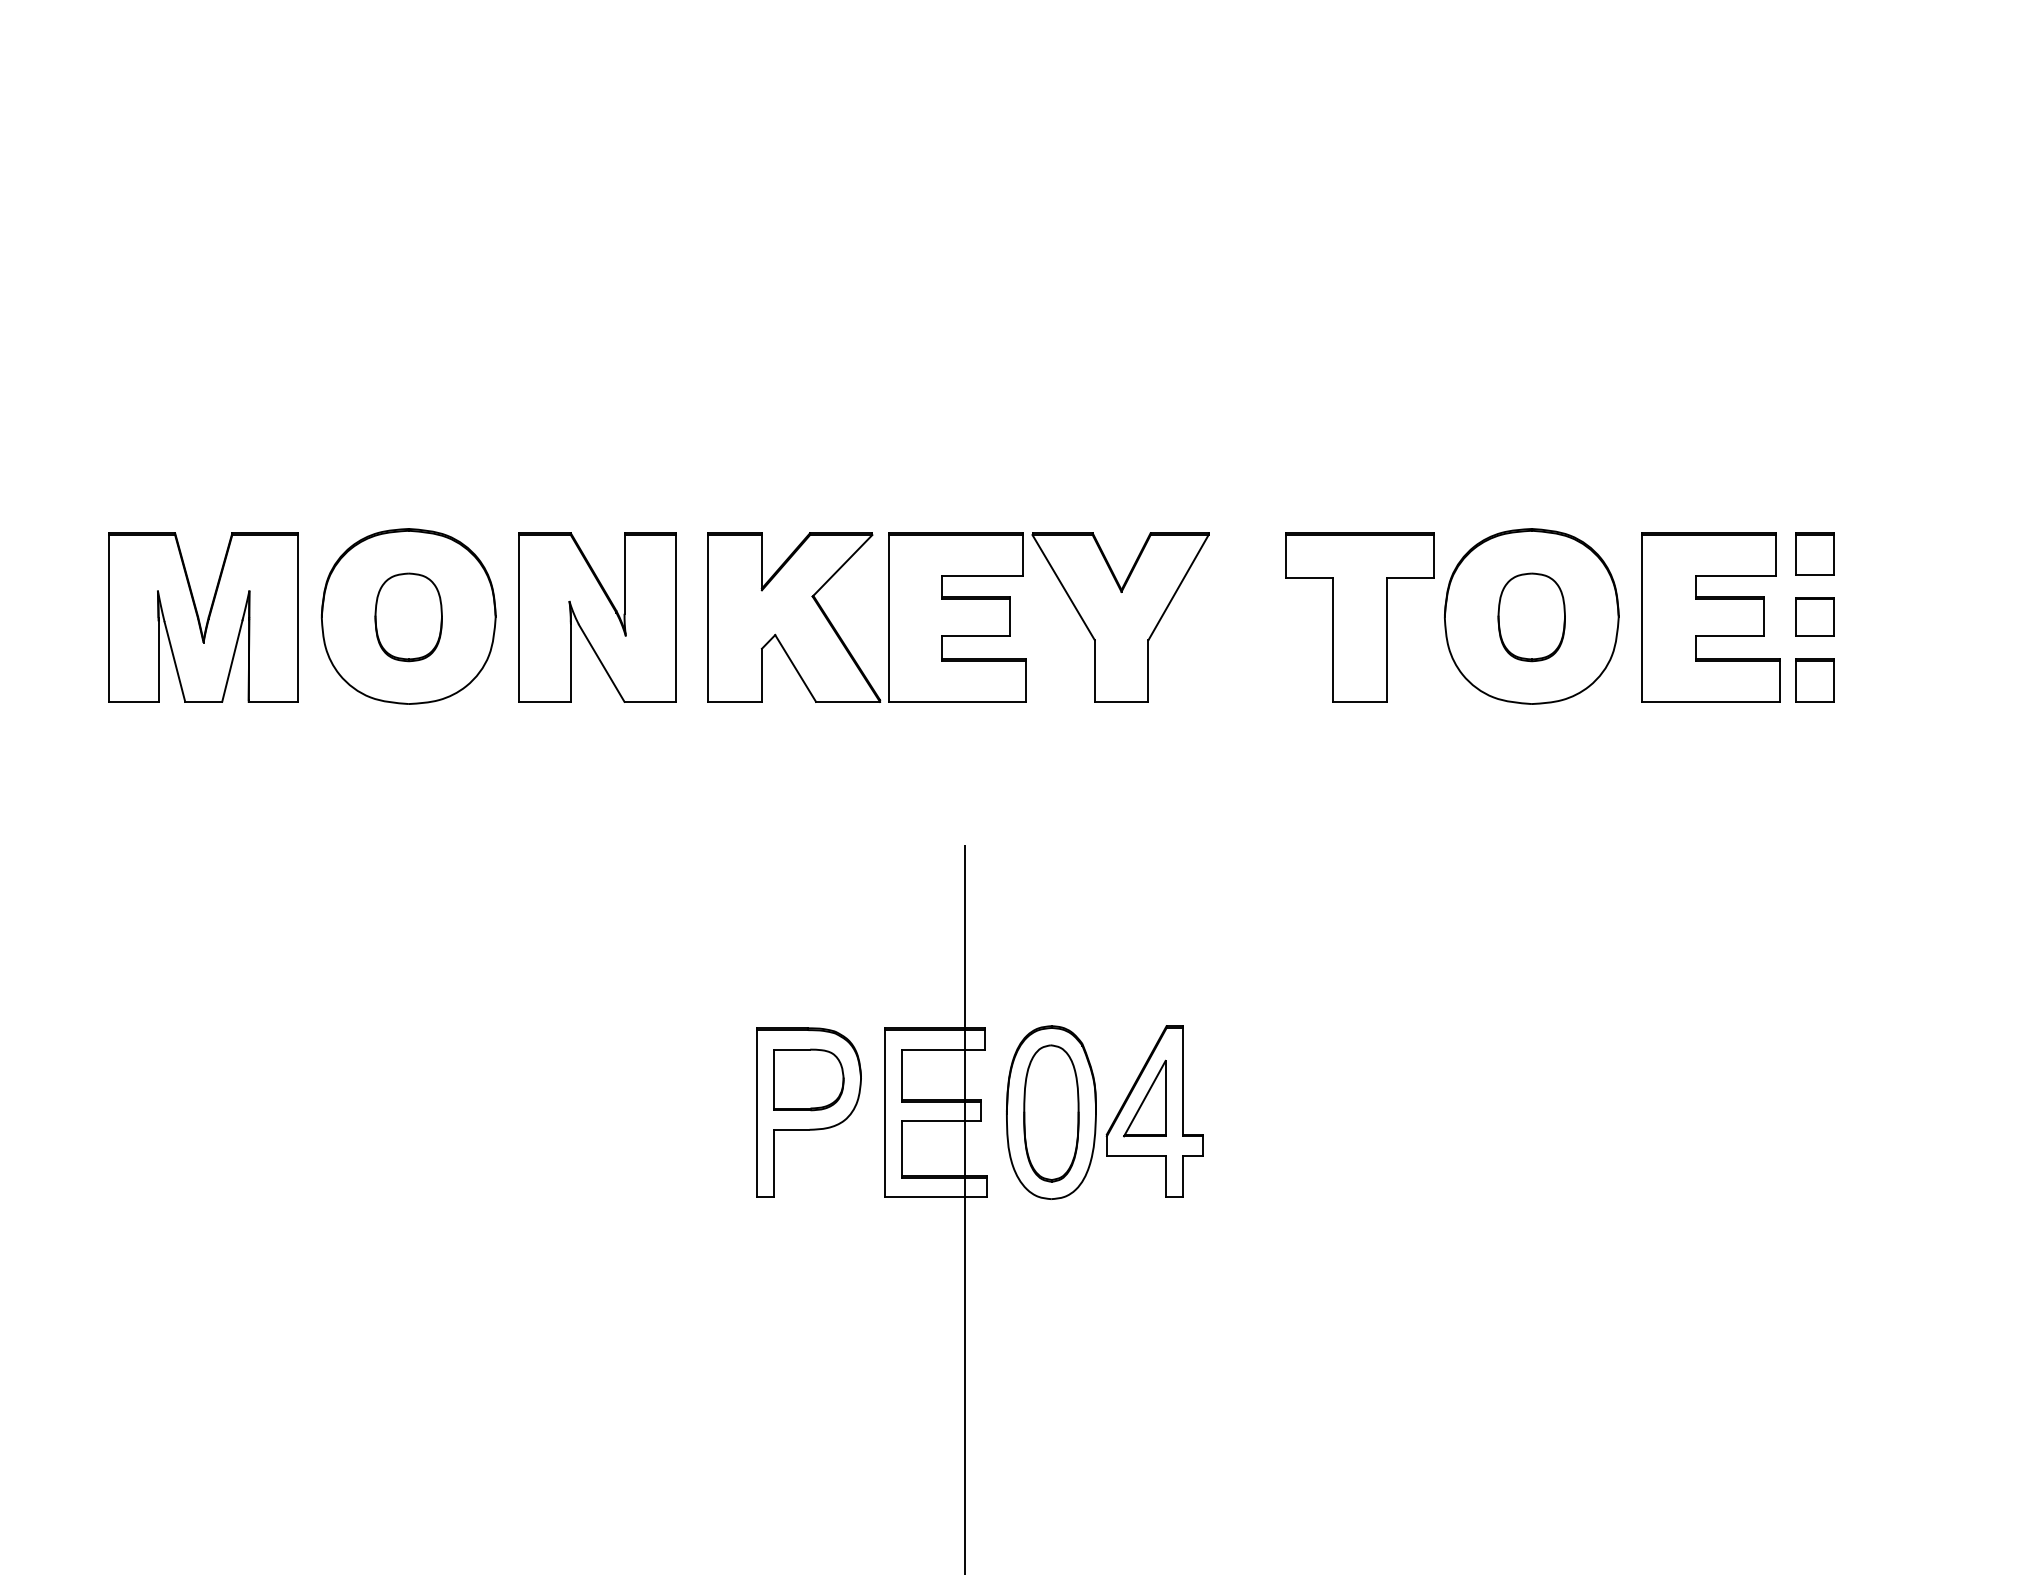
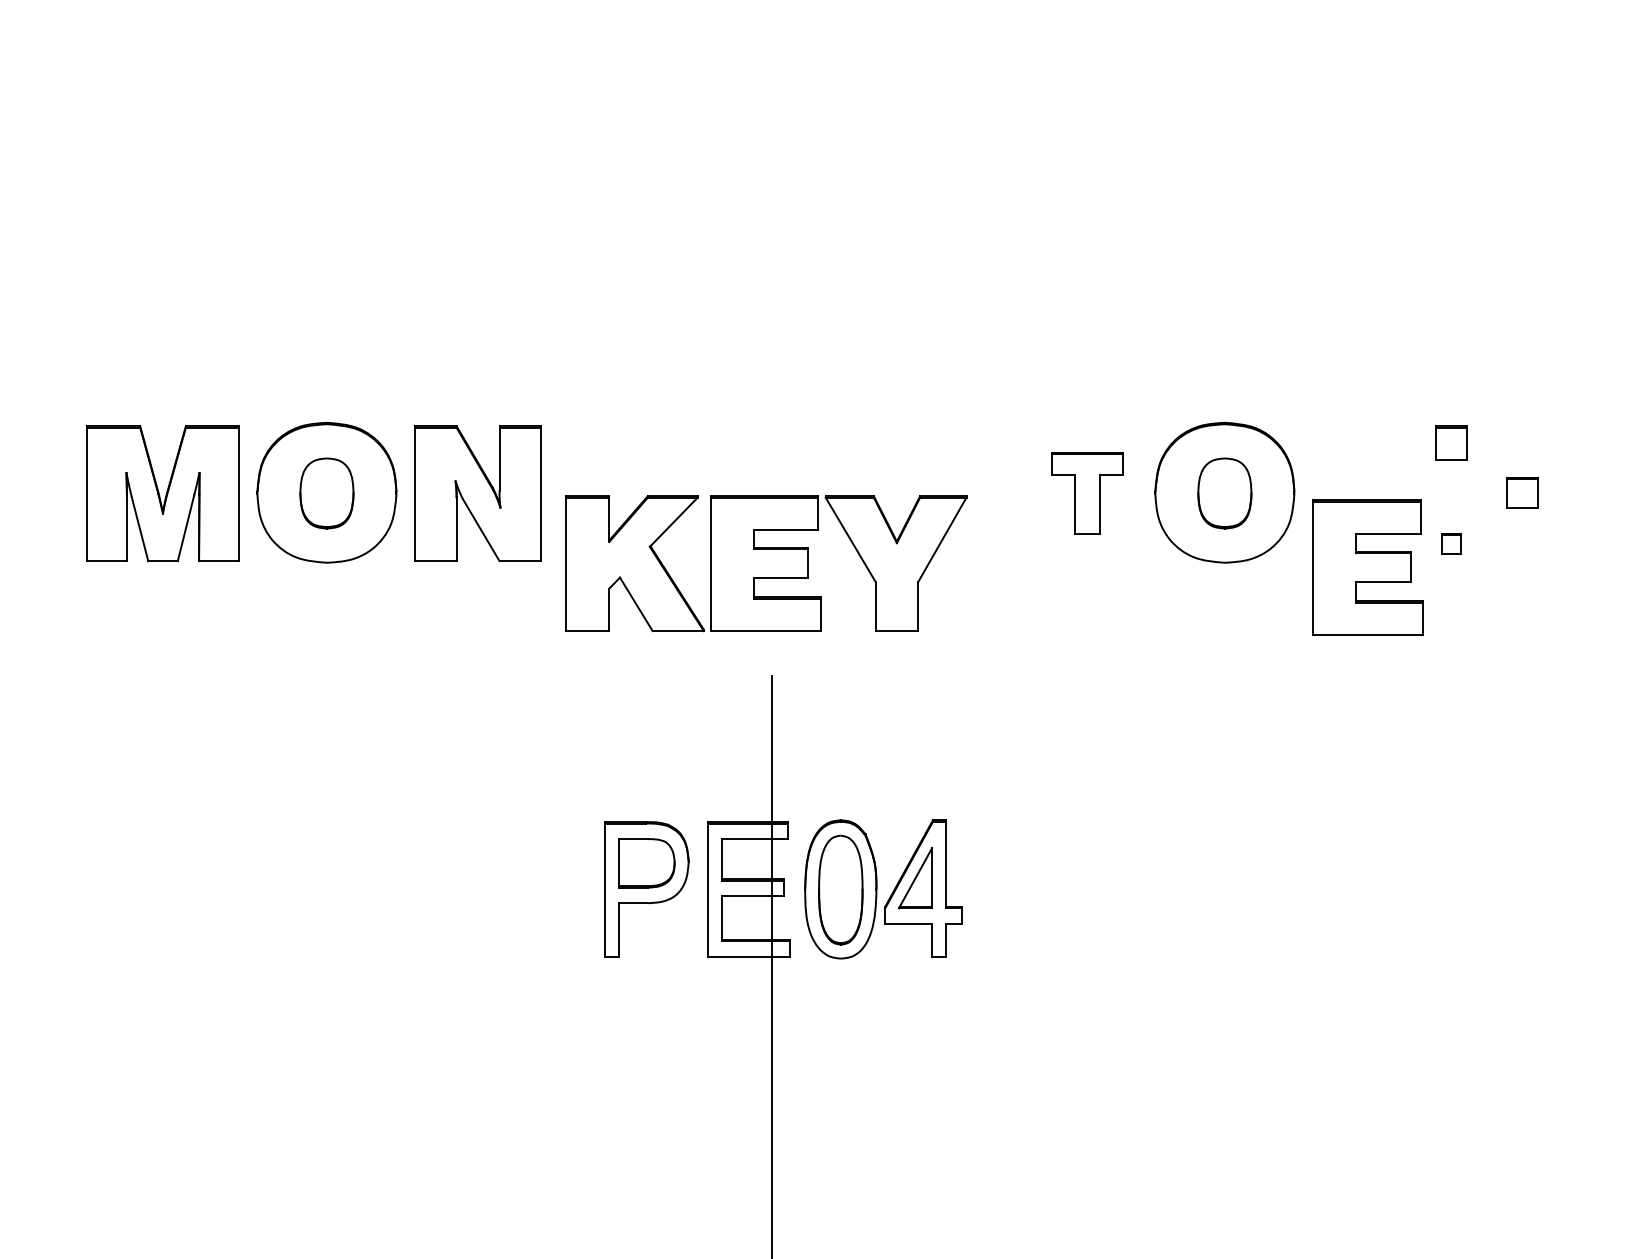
part: (1815, 616) -> (1522, 492), moved
part: (958, 617) -> (766, 563), moved
part: (1359, 617) -> (1087, 493), size x0.6
part: (1710, 617) -> (1367, 567), moved
part: (1815, 679) -> (1451, 543), size x0.6

